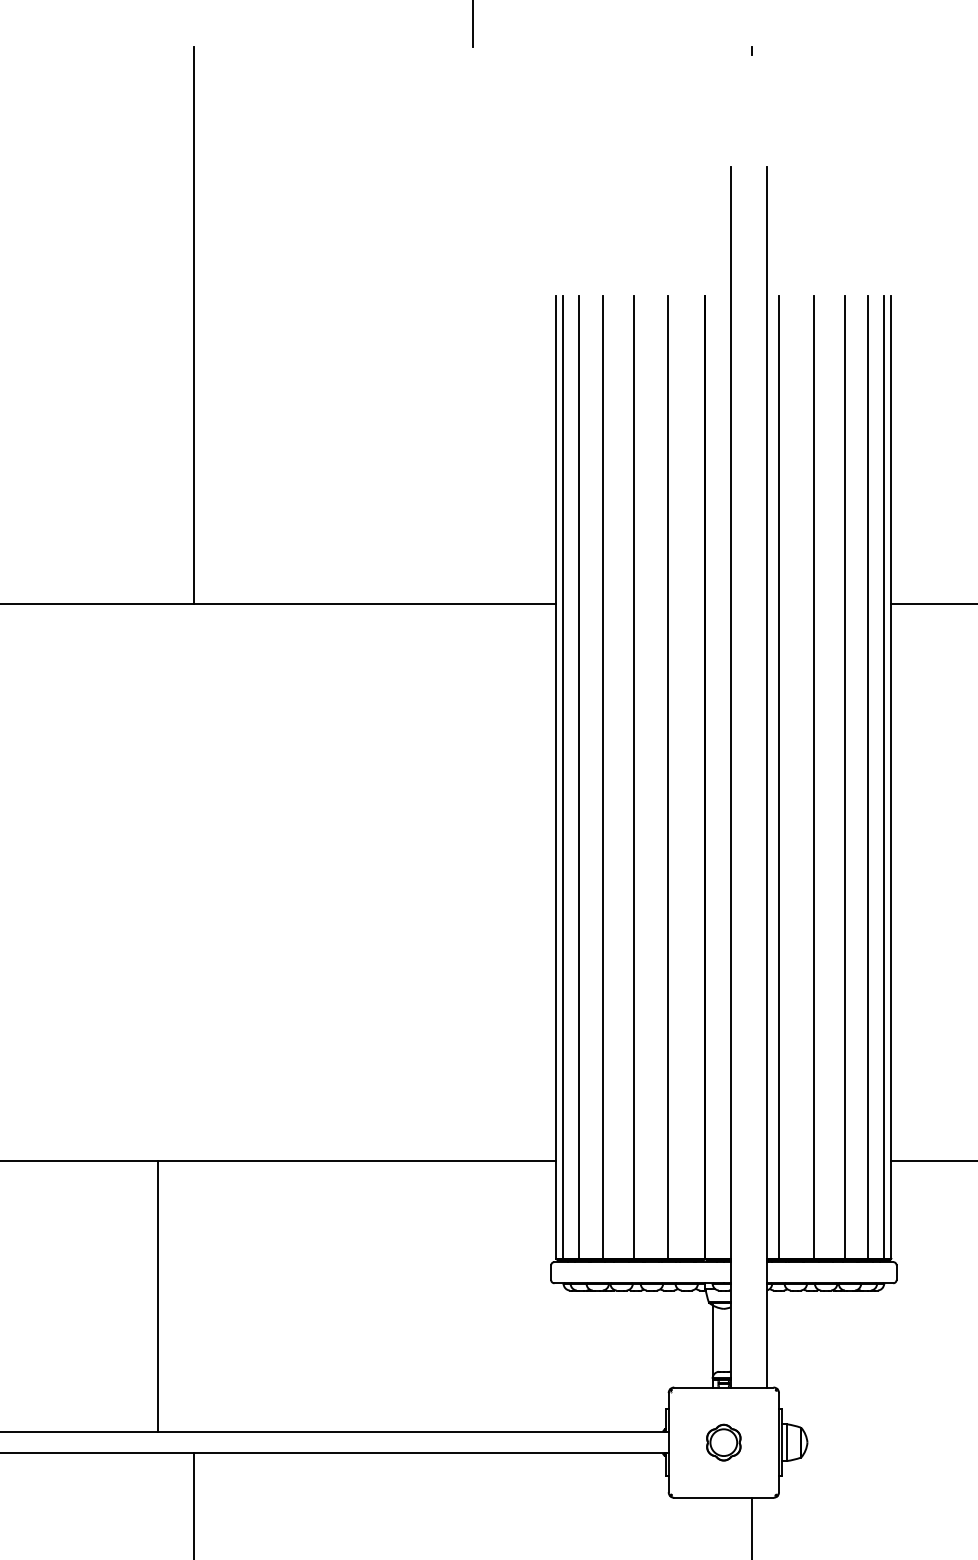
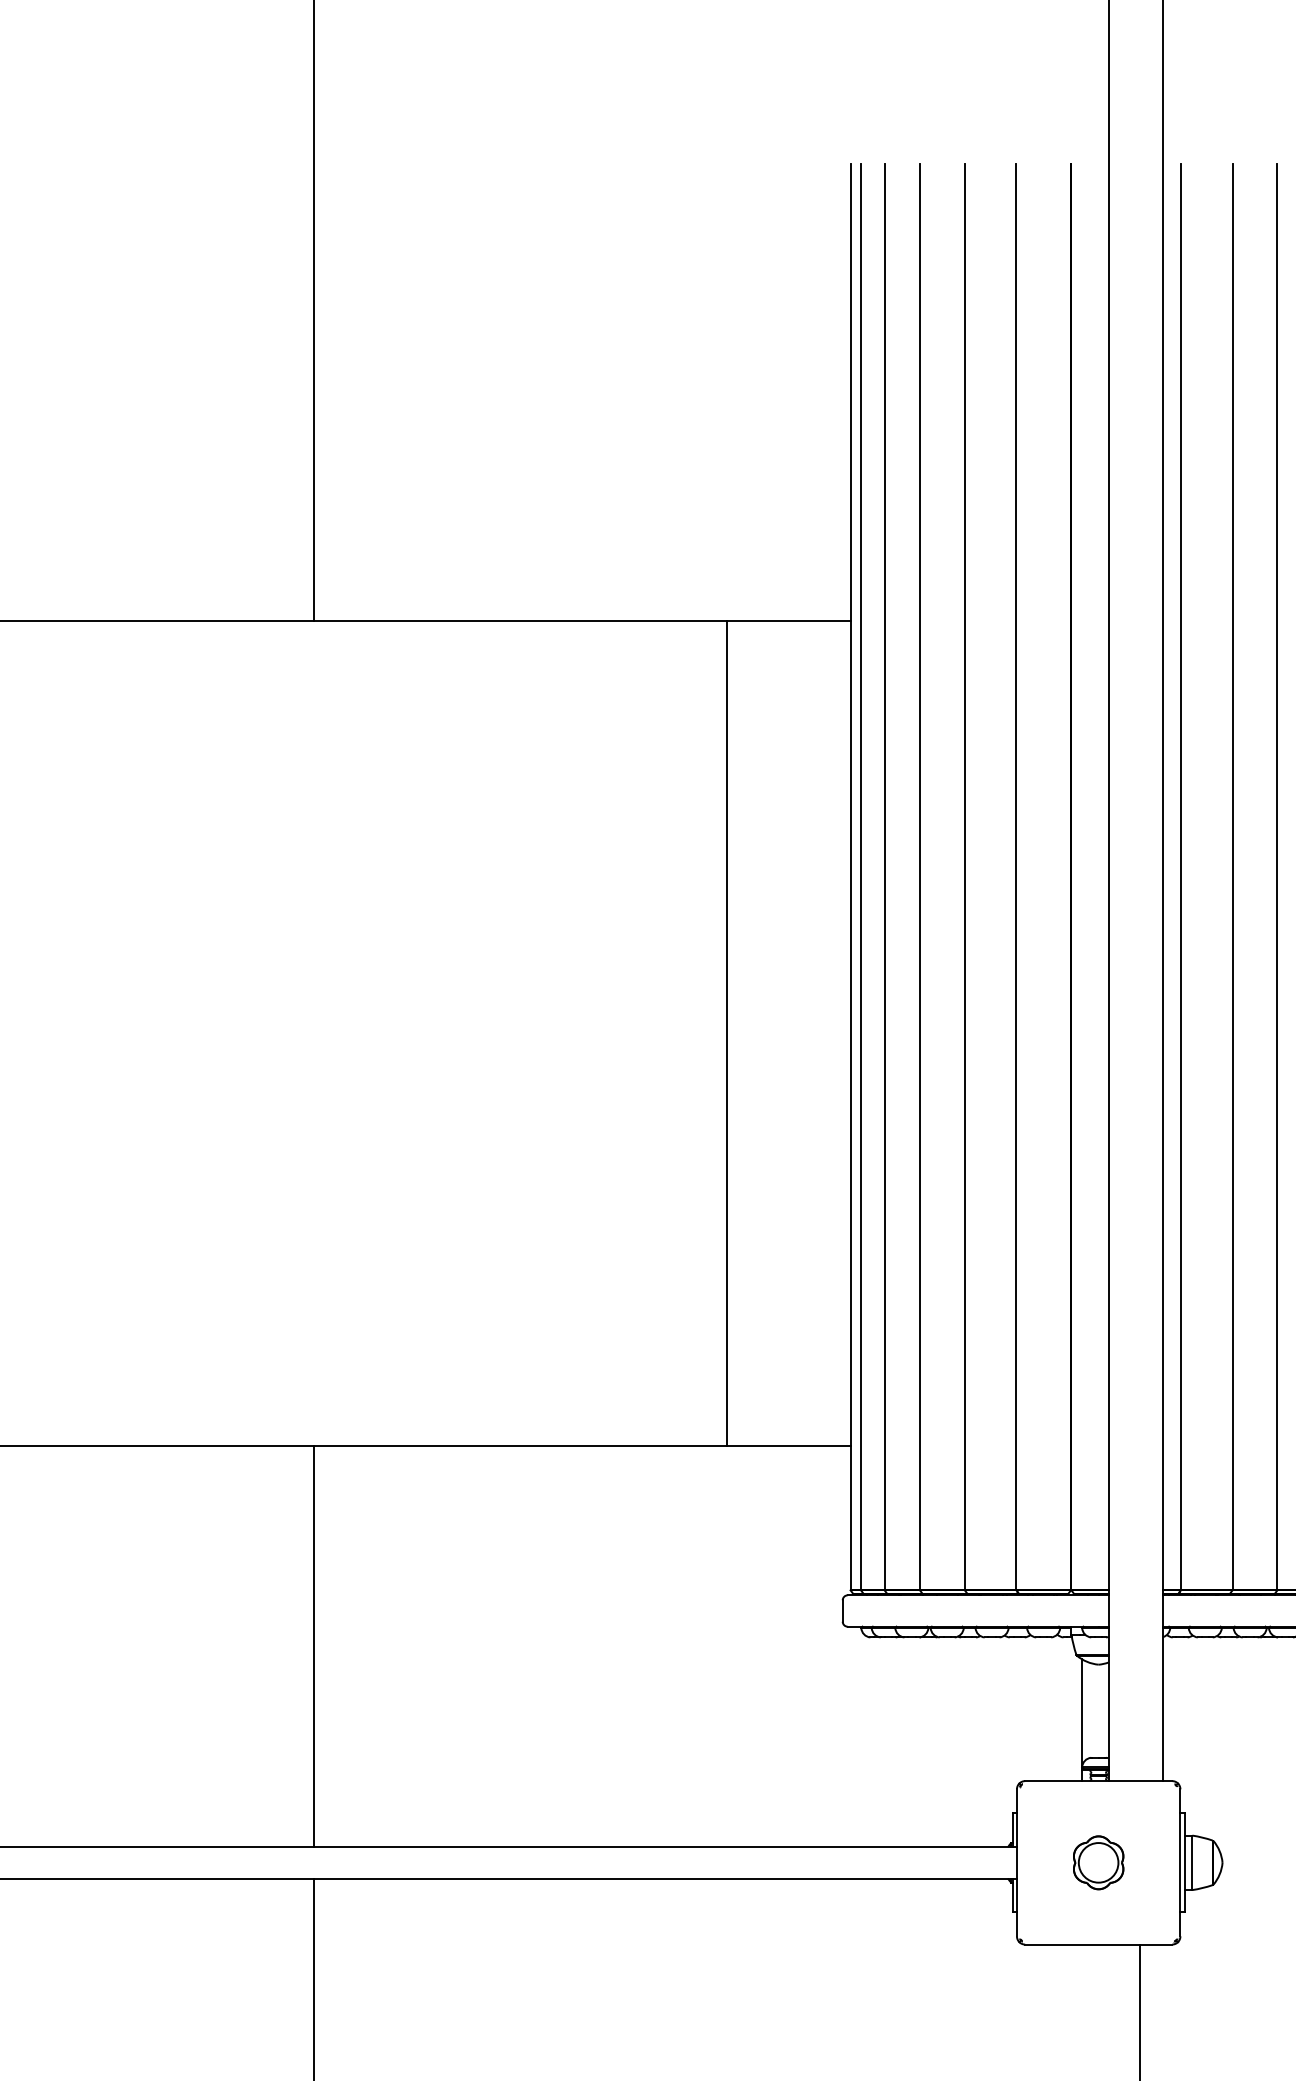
line: (473, 882) -> (727, 1032), added
line: (158, 1296) -> (314, 1646), moved

